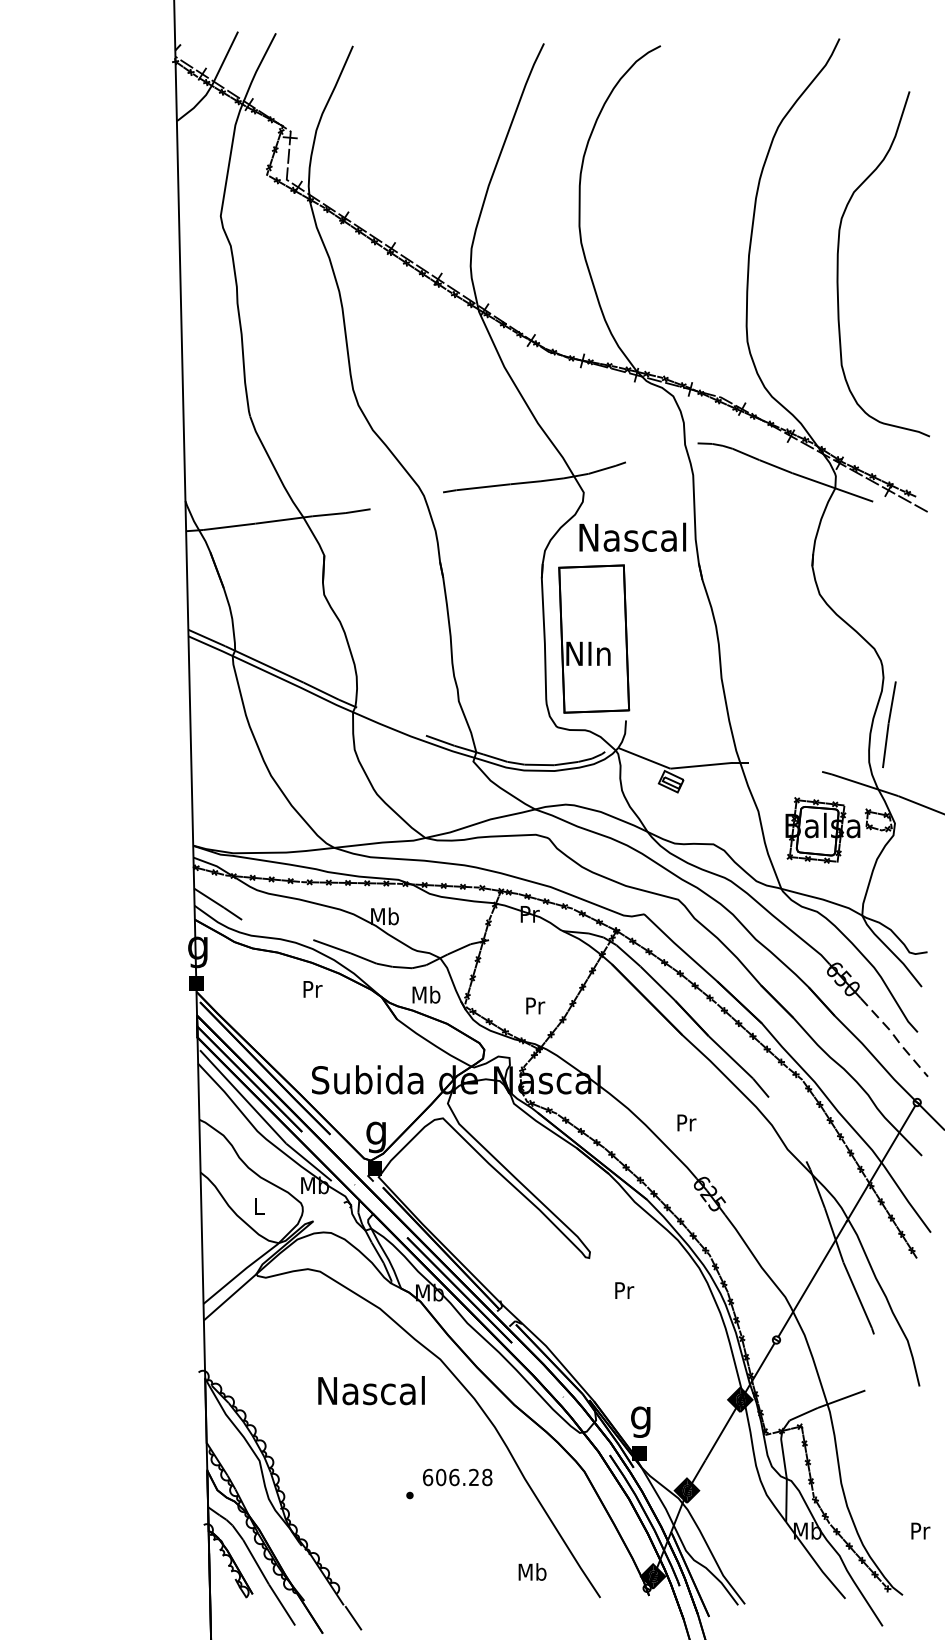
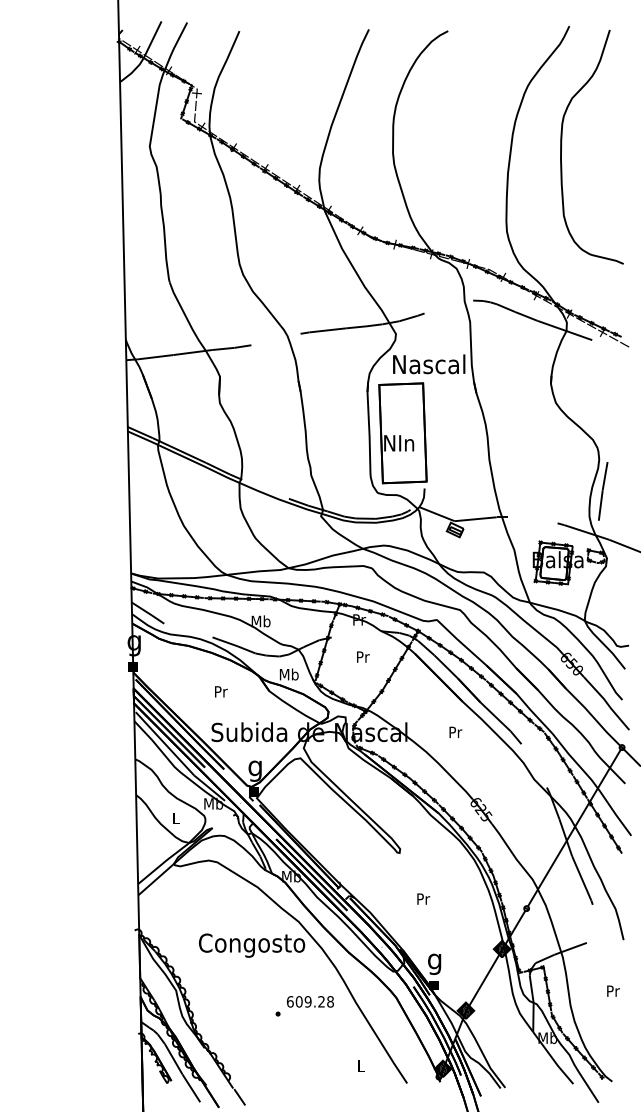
curve: (839, 260) -> (562, 144), moved
text: (313, 988) -> (221, 691), moved
text: (535, 1005) -> (363, 656), moved
line: (895, 1037) -> (607, 703), dashed -> solid
text: (686, 1123) -> (455, 732), moved
text: (624, 1289) -> (423, 898), moved
text: (370, 1394) -> (251, 945), Nascal -> Congosto
text: (453, 1476) -> (307, 1001), 606.28 -> 609.28
text: (920, 1530) -> (613, 990), moved
text: (531, 1571) -> (360, 1065), Mb -> L

